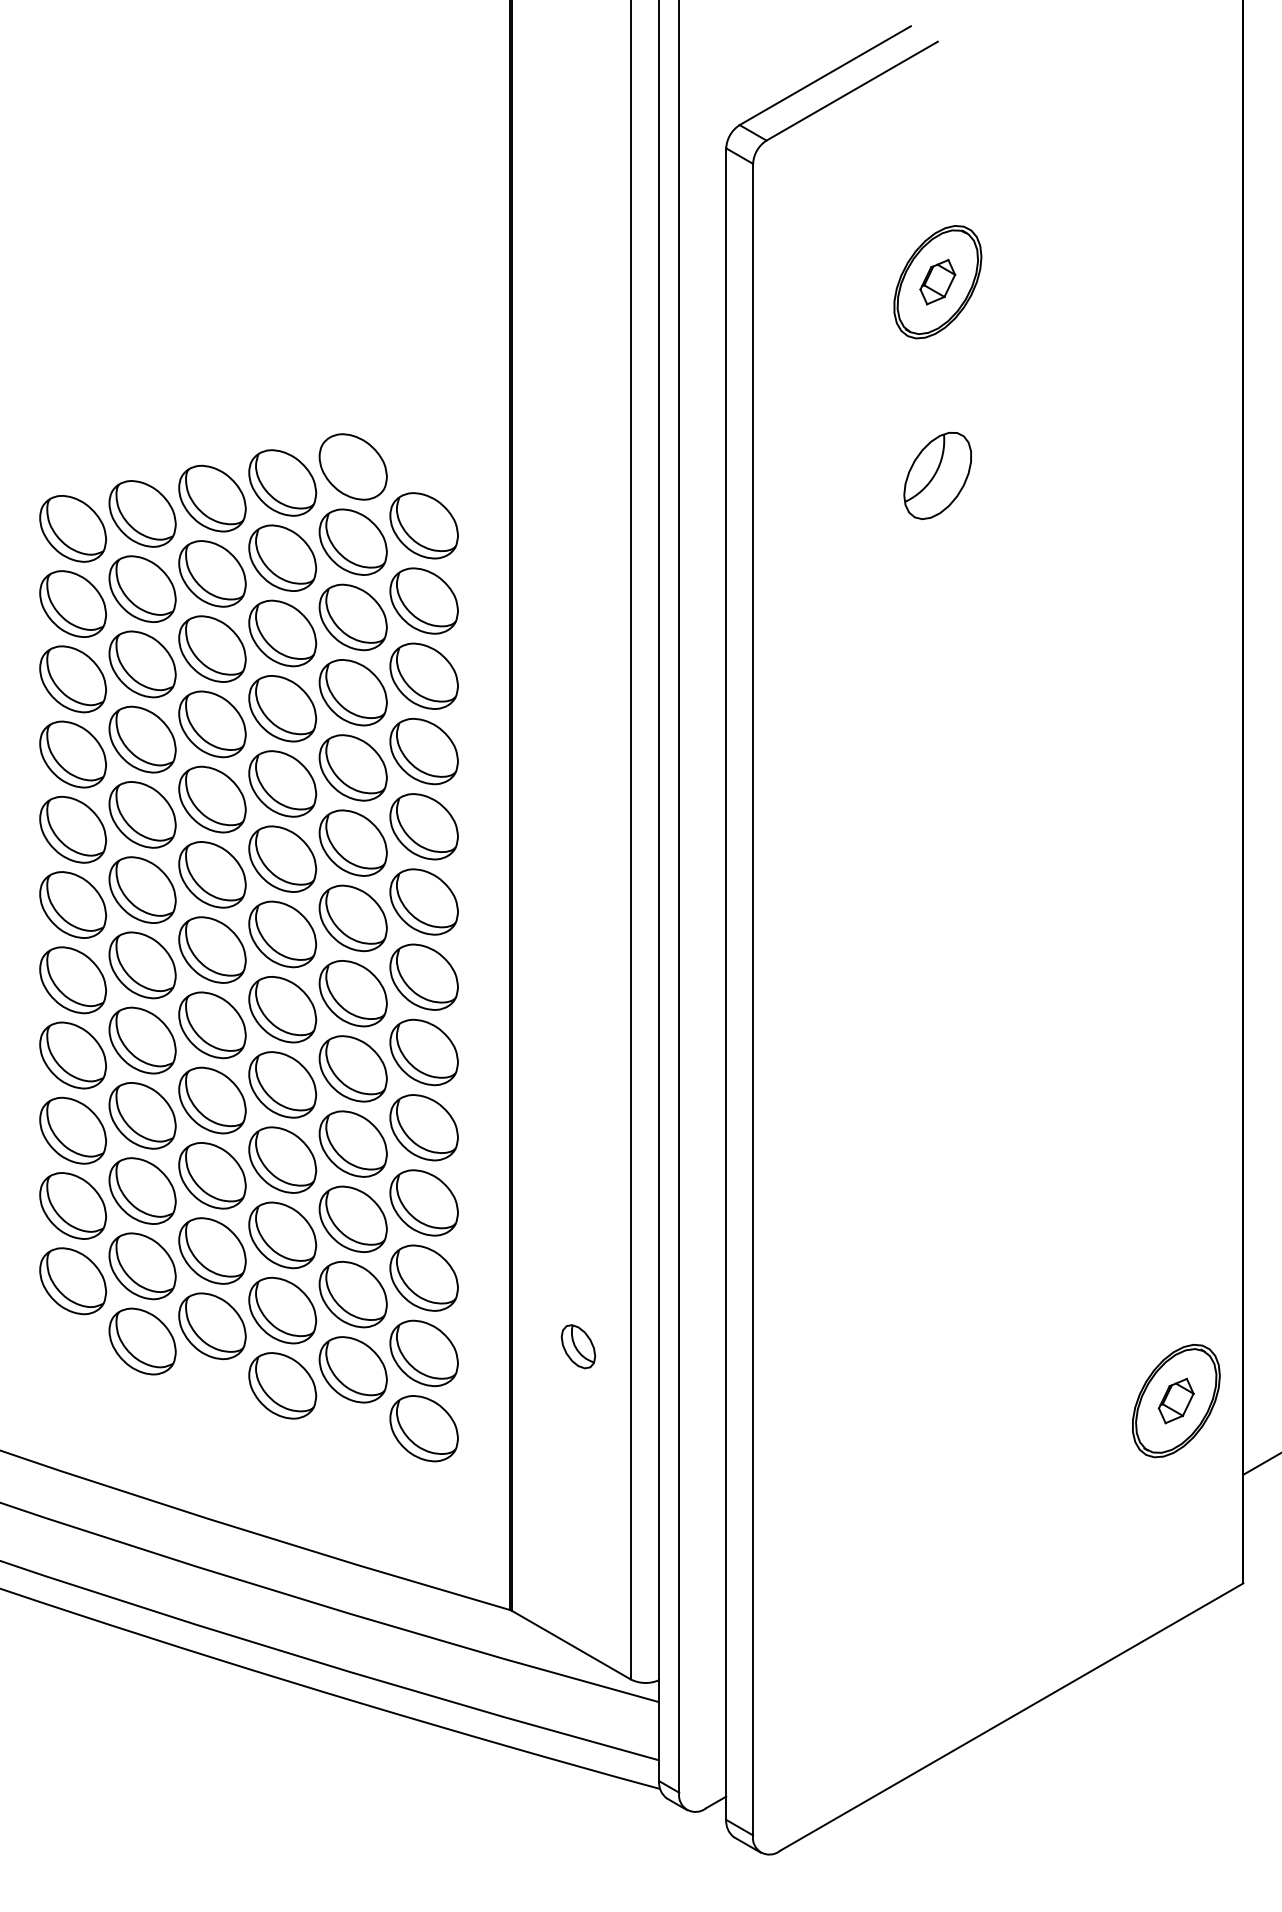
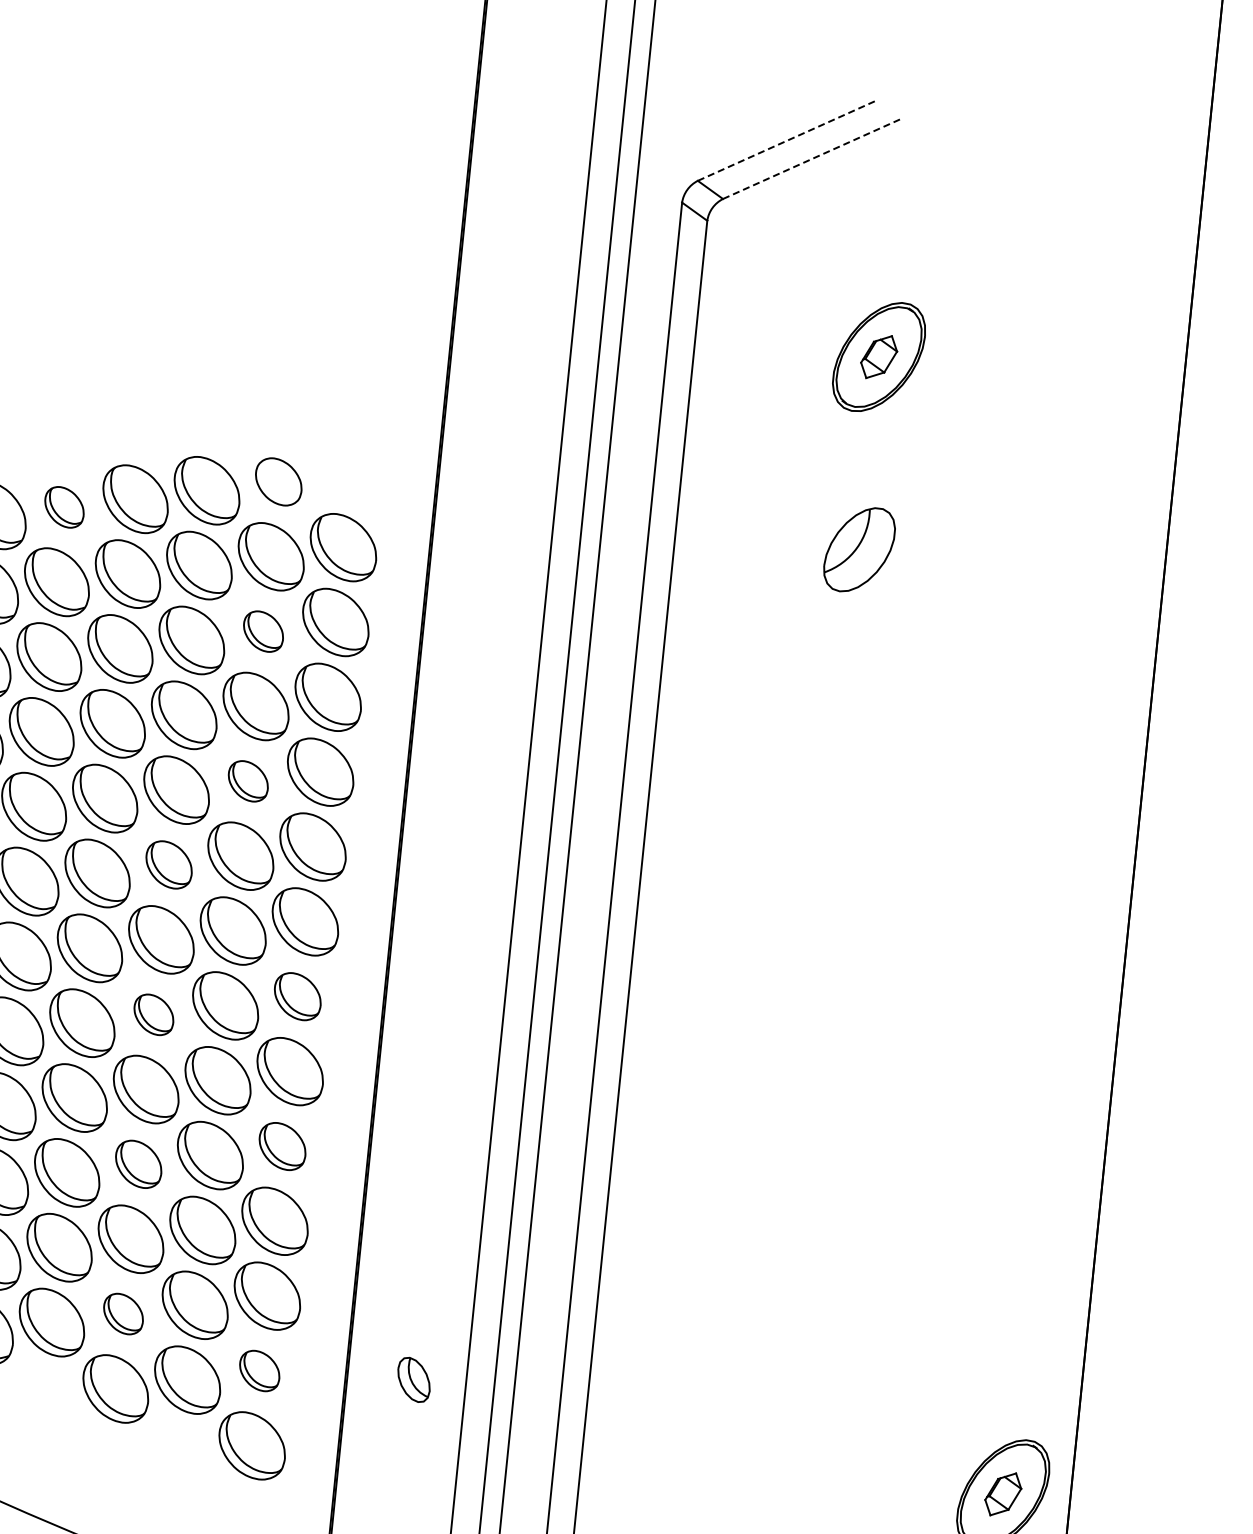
line: (825, 75) -> (788, 140), solid -> dashed
line: (852, 91) -> (813, 158), solid -> dashed
part: (352, 466) -> (278, 481), size x0.7
part: (142, 513) -> (64, 506), size x0.6
part: (352, 617) -> (262, 631), size x0.6
part: (352, 767) -> (247, 780), size x0.6
part: (282, 858) -> (168, 864), size x0.7
part: (423, 976) -> (297, 995), size x0.7
part: (282, 1009) -> (153, 1014), size x0.6
part: (423, 1127) -> (281, 1146), size x0.7
part: (282, 1159) -> (138, 1163), size x0.7
part: (282, 1310) -> (123, 1313), size x0.6
part: (423, 1353) -> (259, 1371), size x0.6

